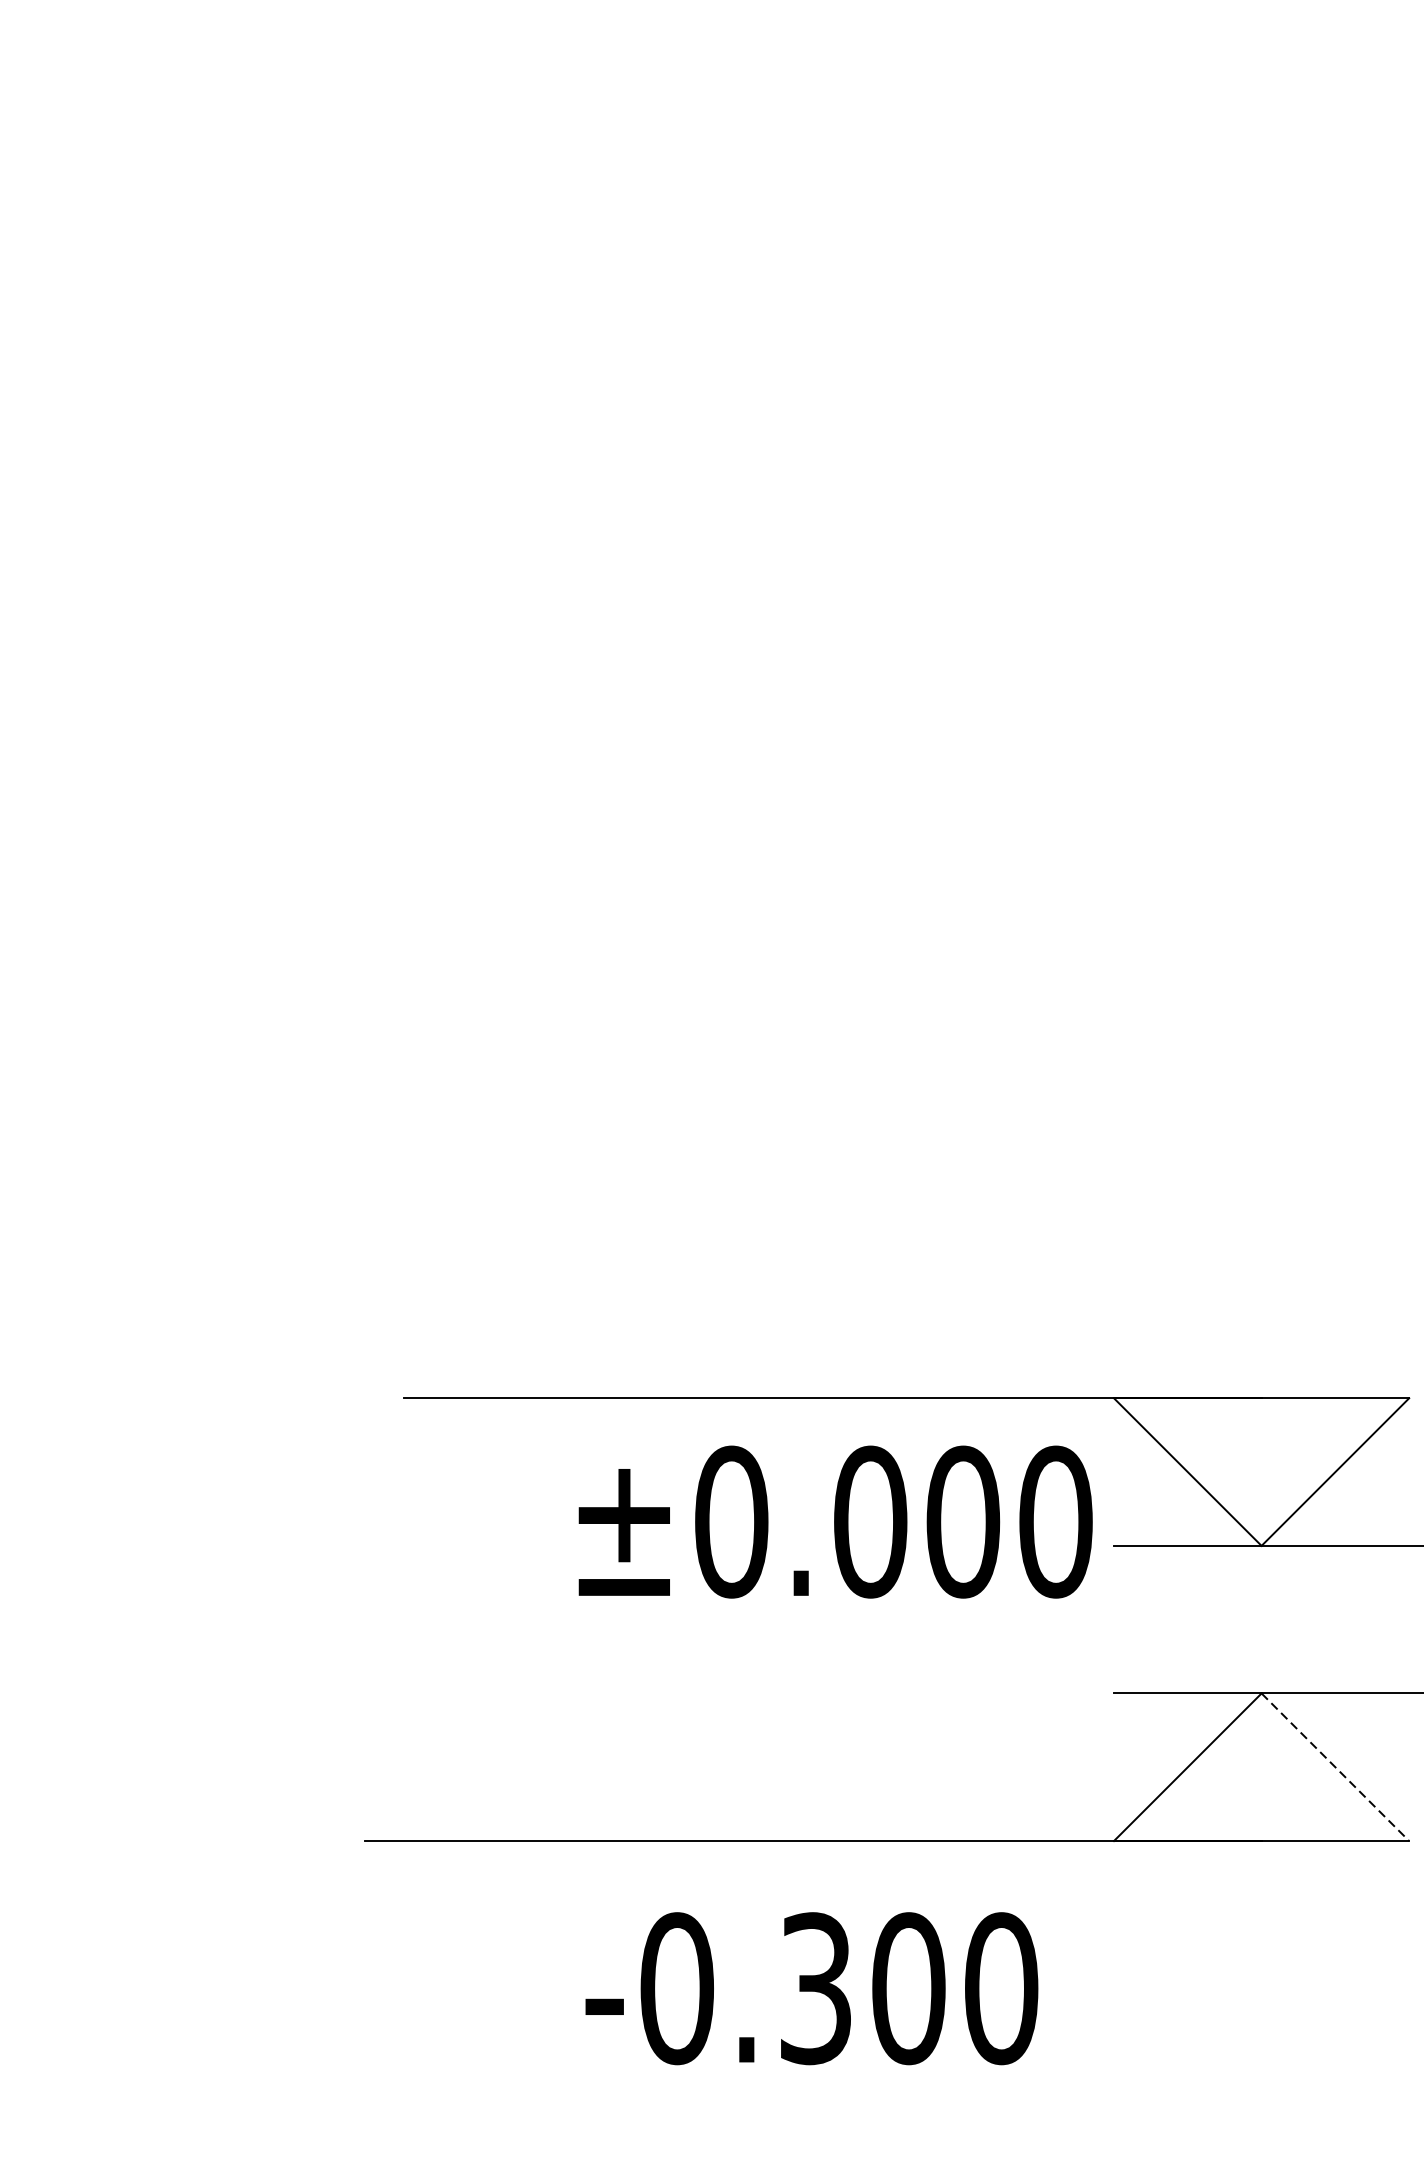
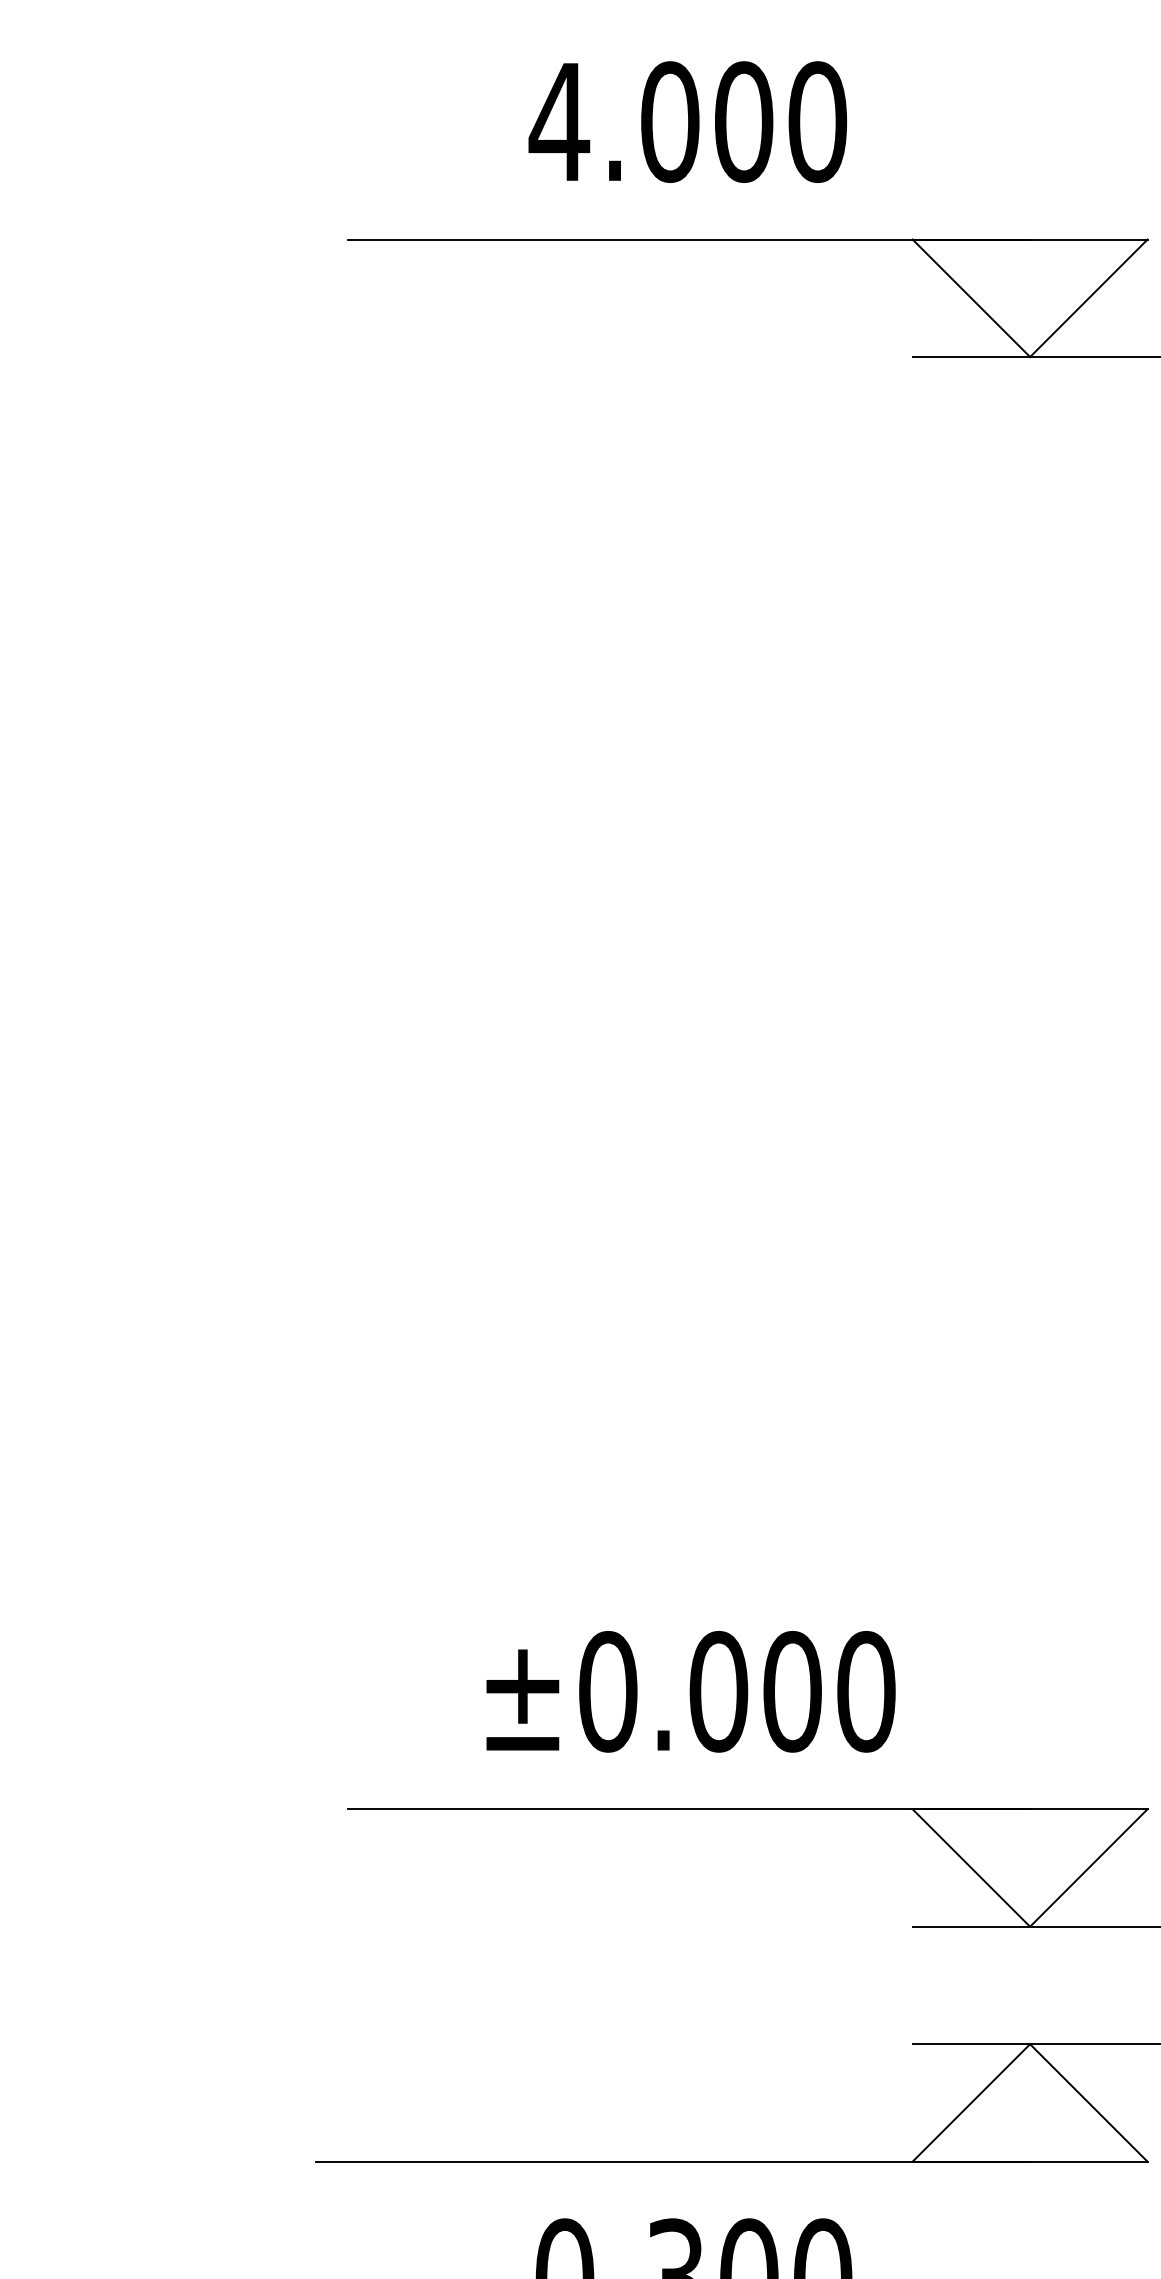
text: (834, 1521) -> (690, 1691), moved
line: (1336, 1767) -> (1089, 2103), dashed -> solid

